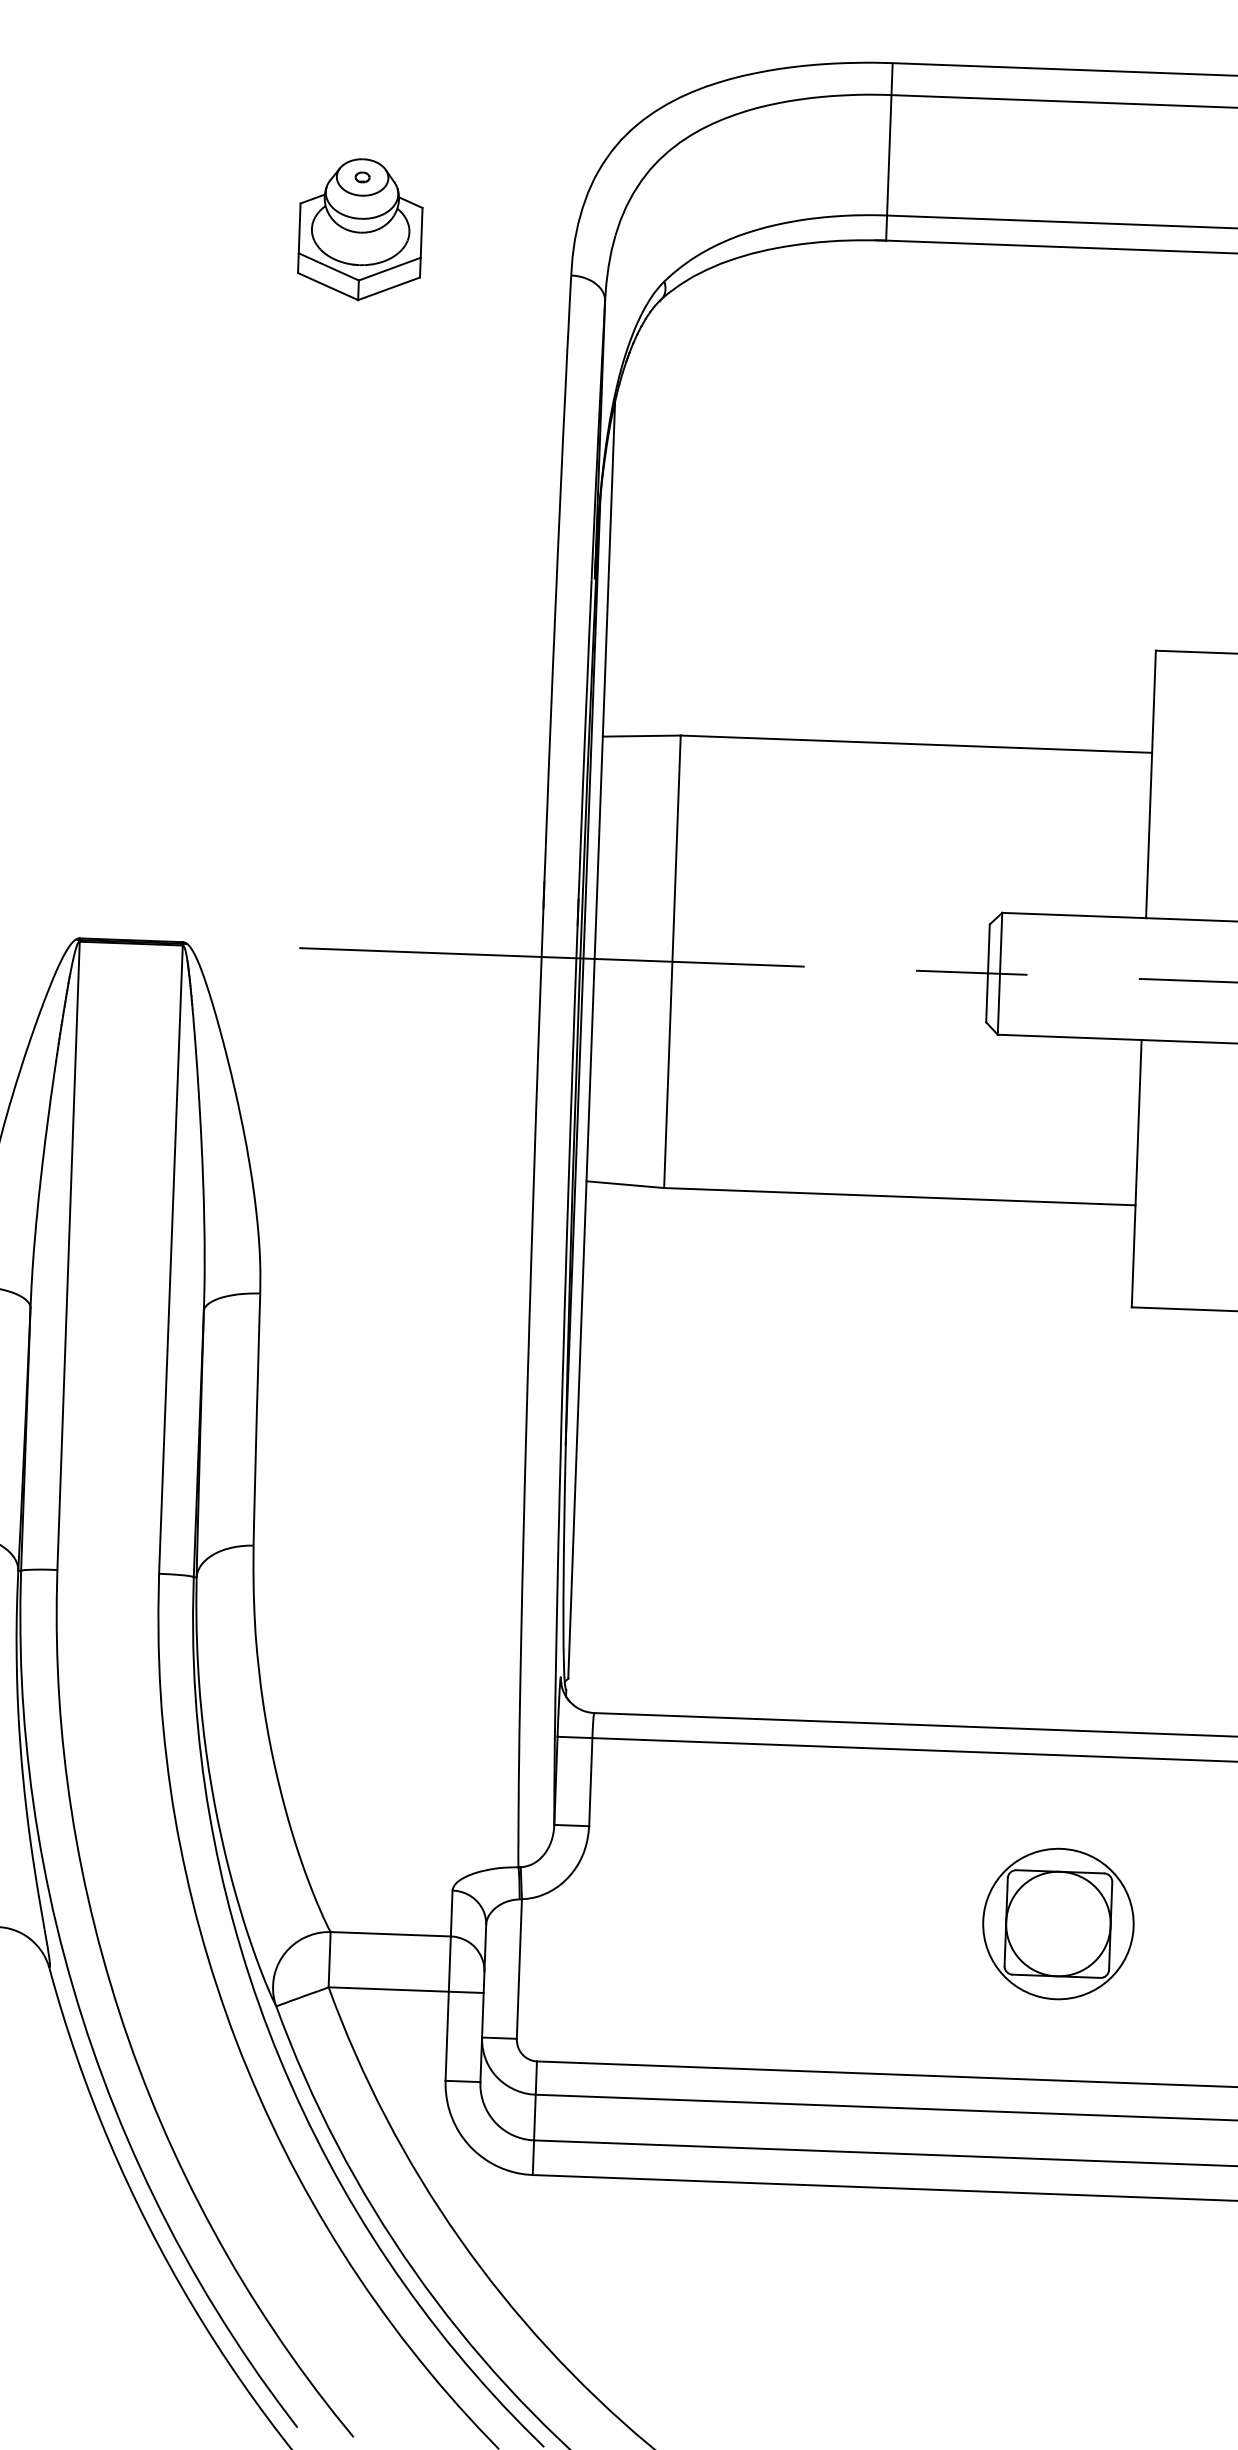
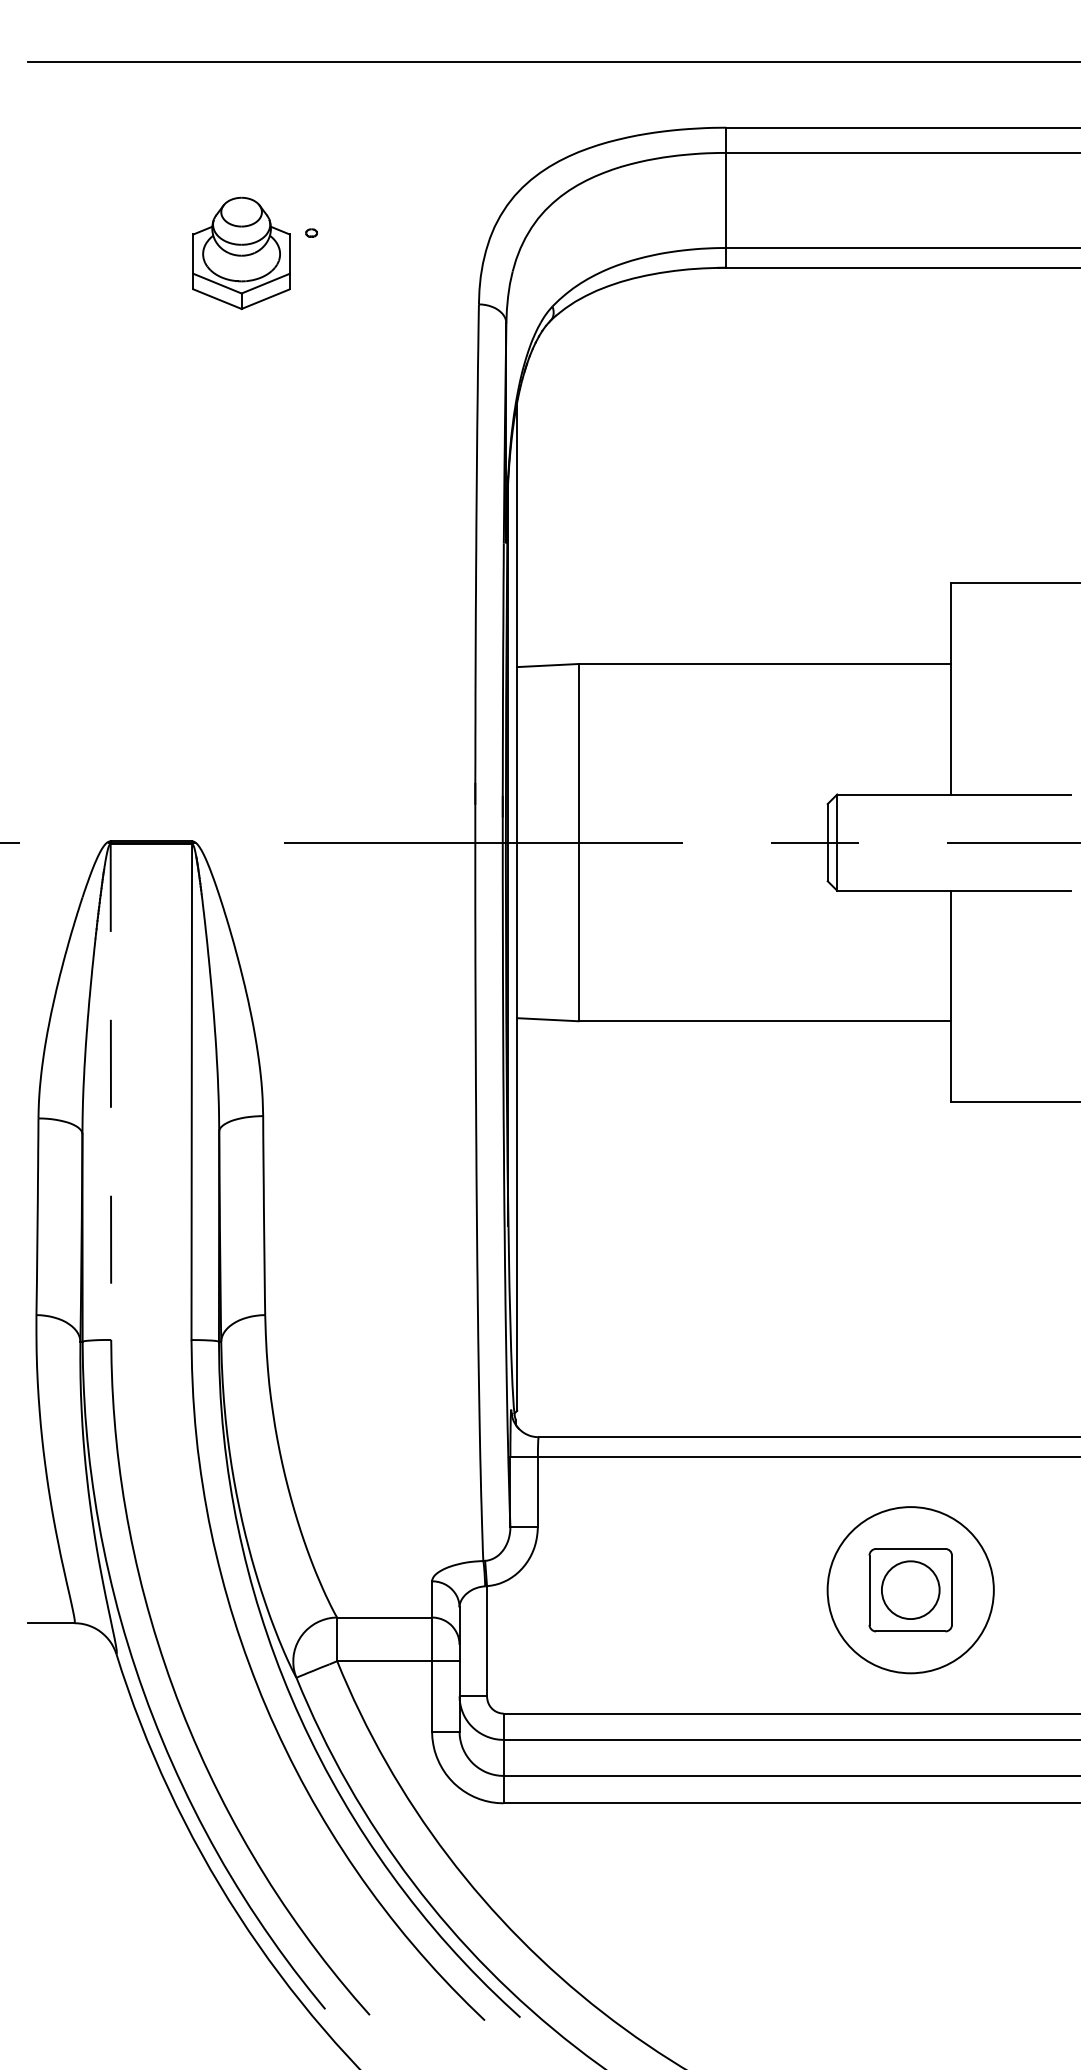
part: (360, 228) -> (241, 252), moved
line: (67, 1256) -> (110, 1092), solid -> dashed
circle: (1058, 1923) -> (910, 1589), size x0.7
circle: (1058, 1923) -> (910, 1589), size x1.4

